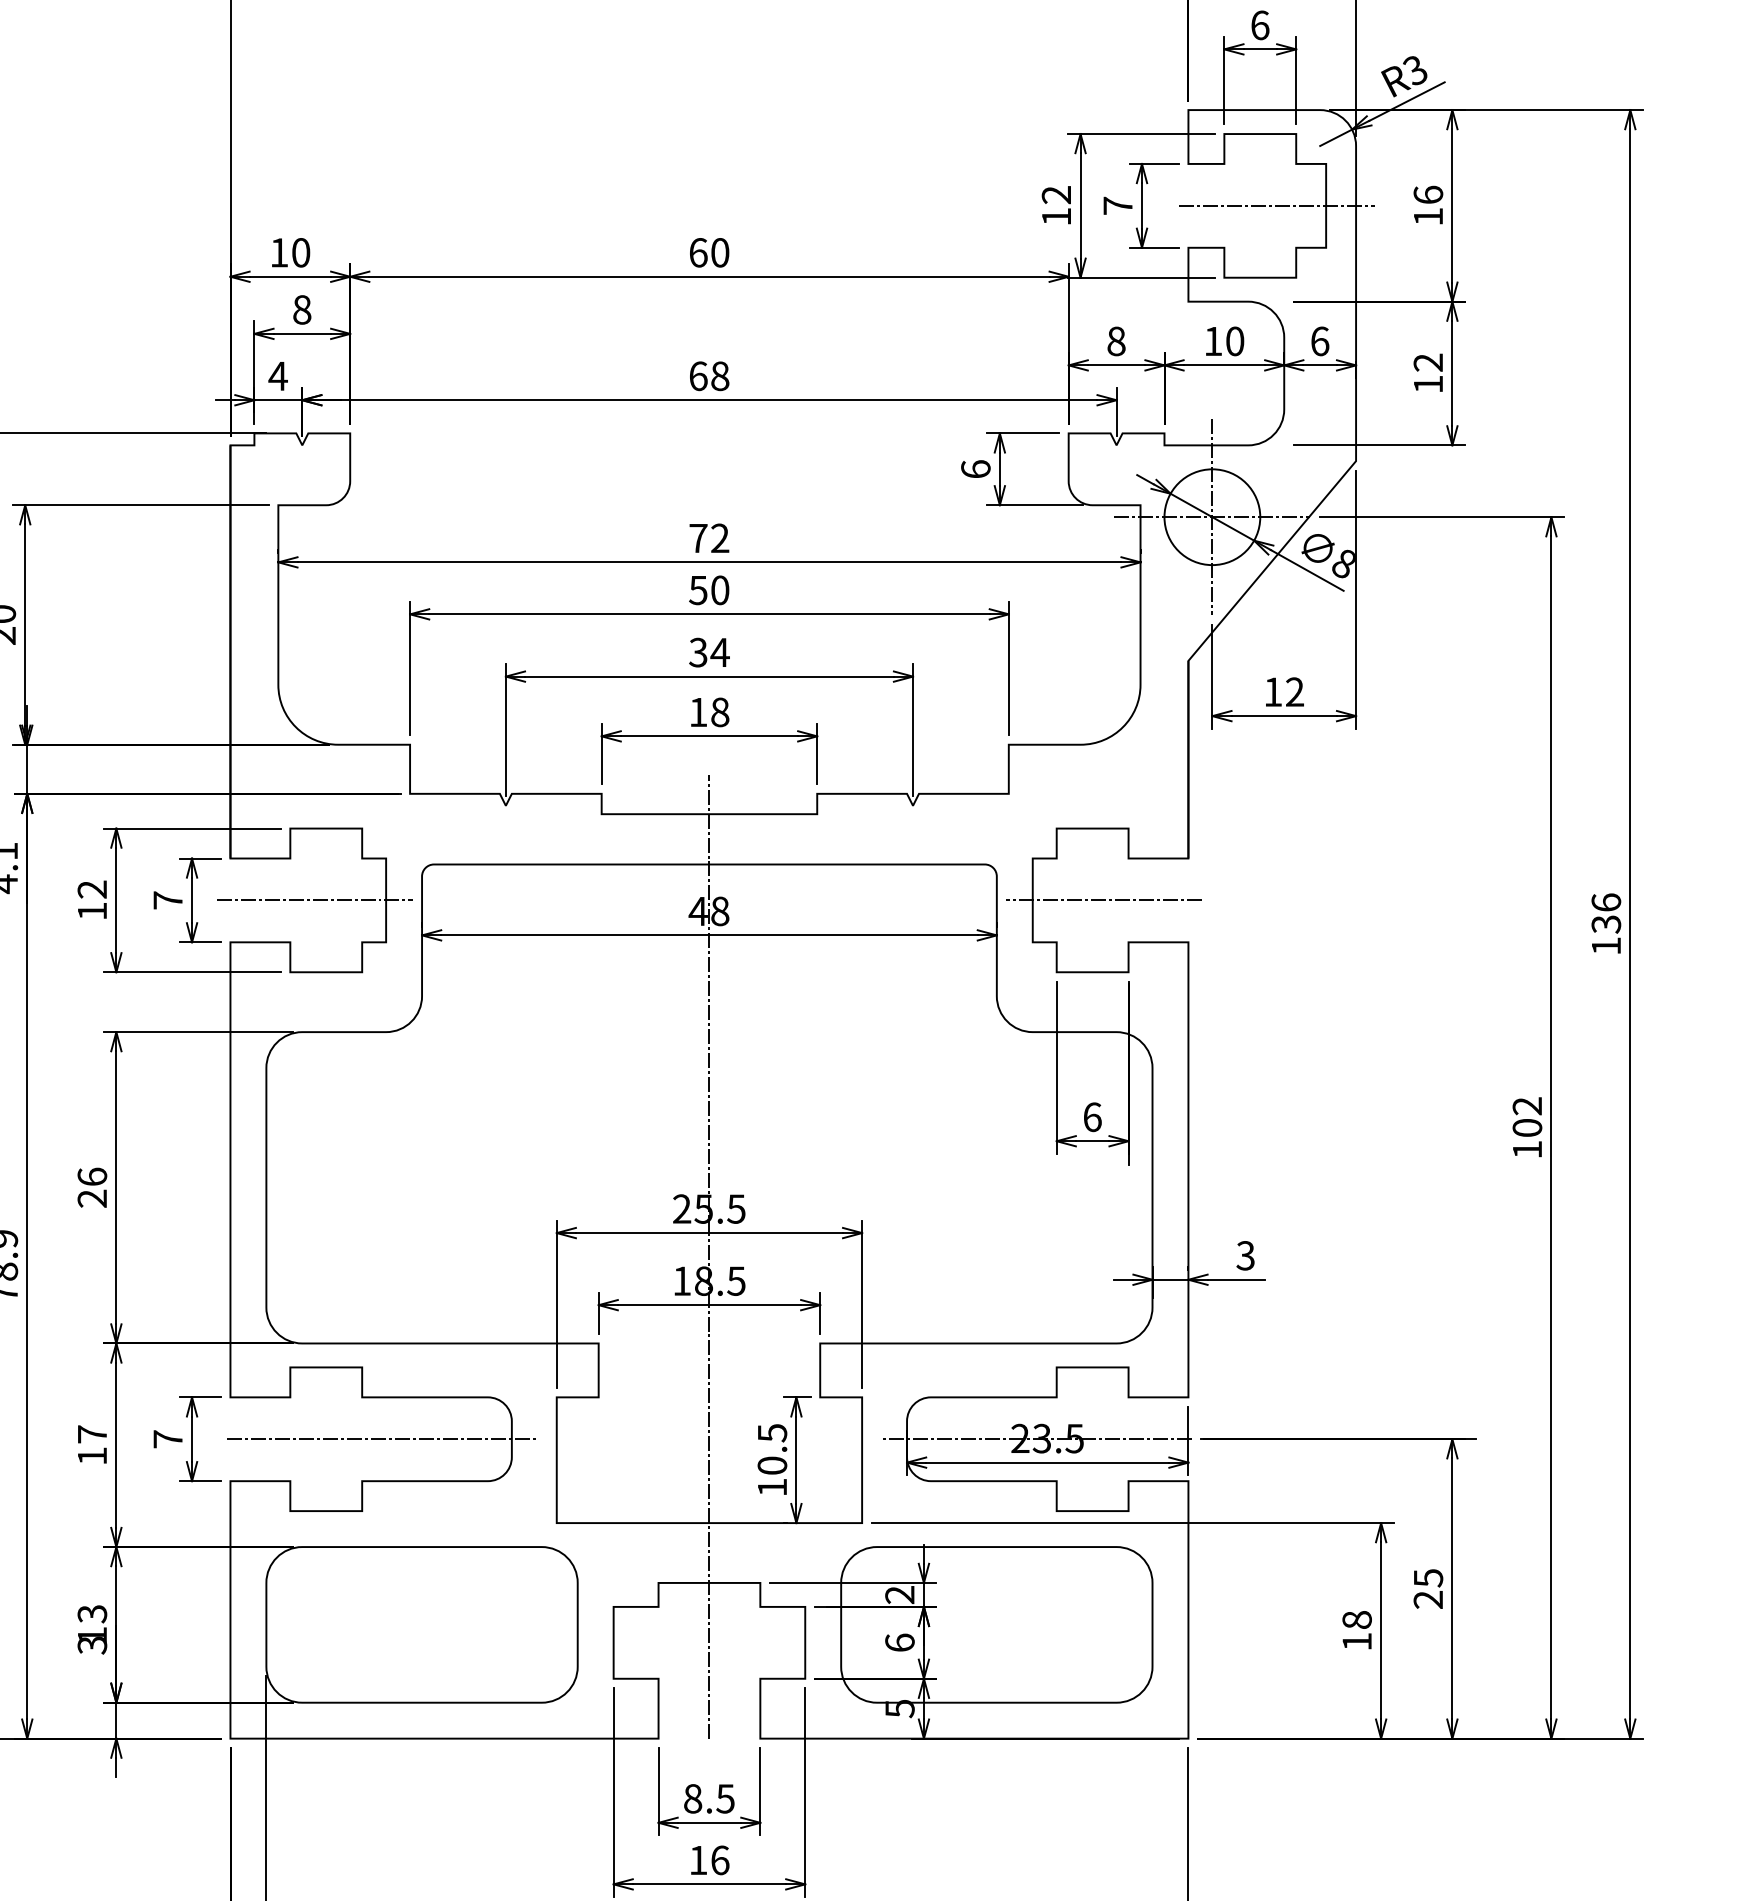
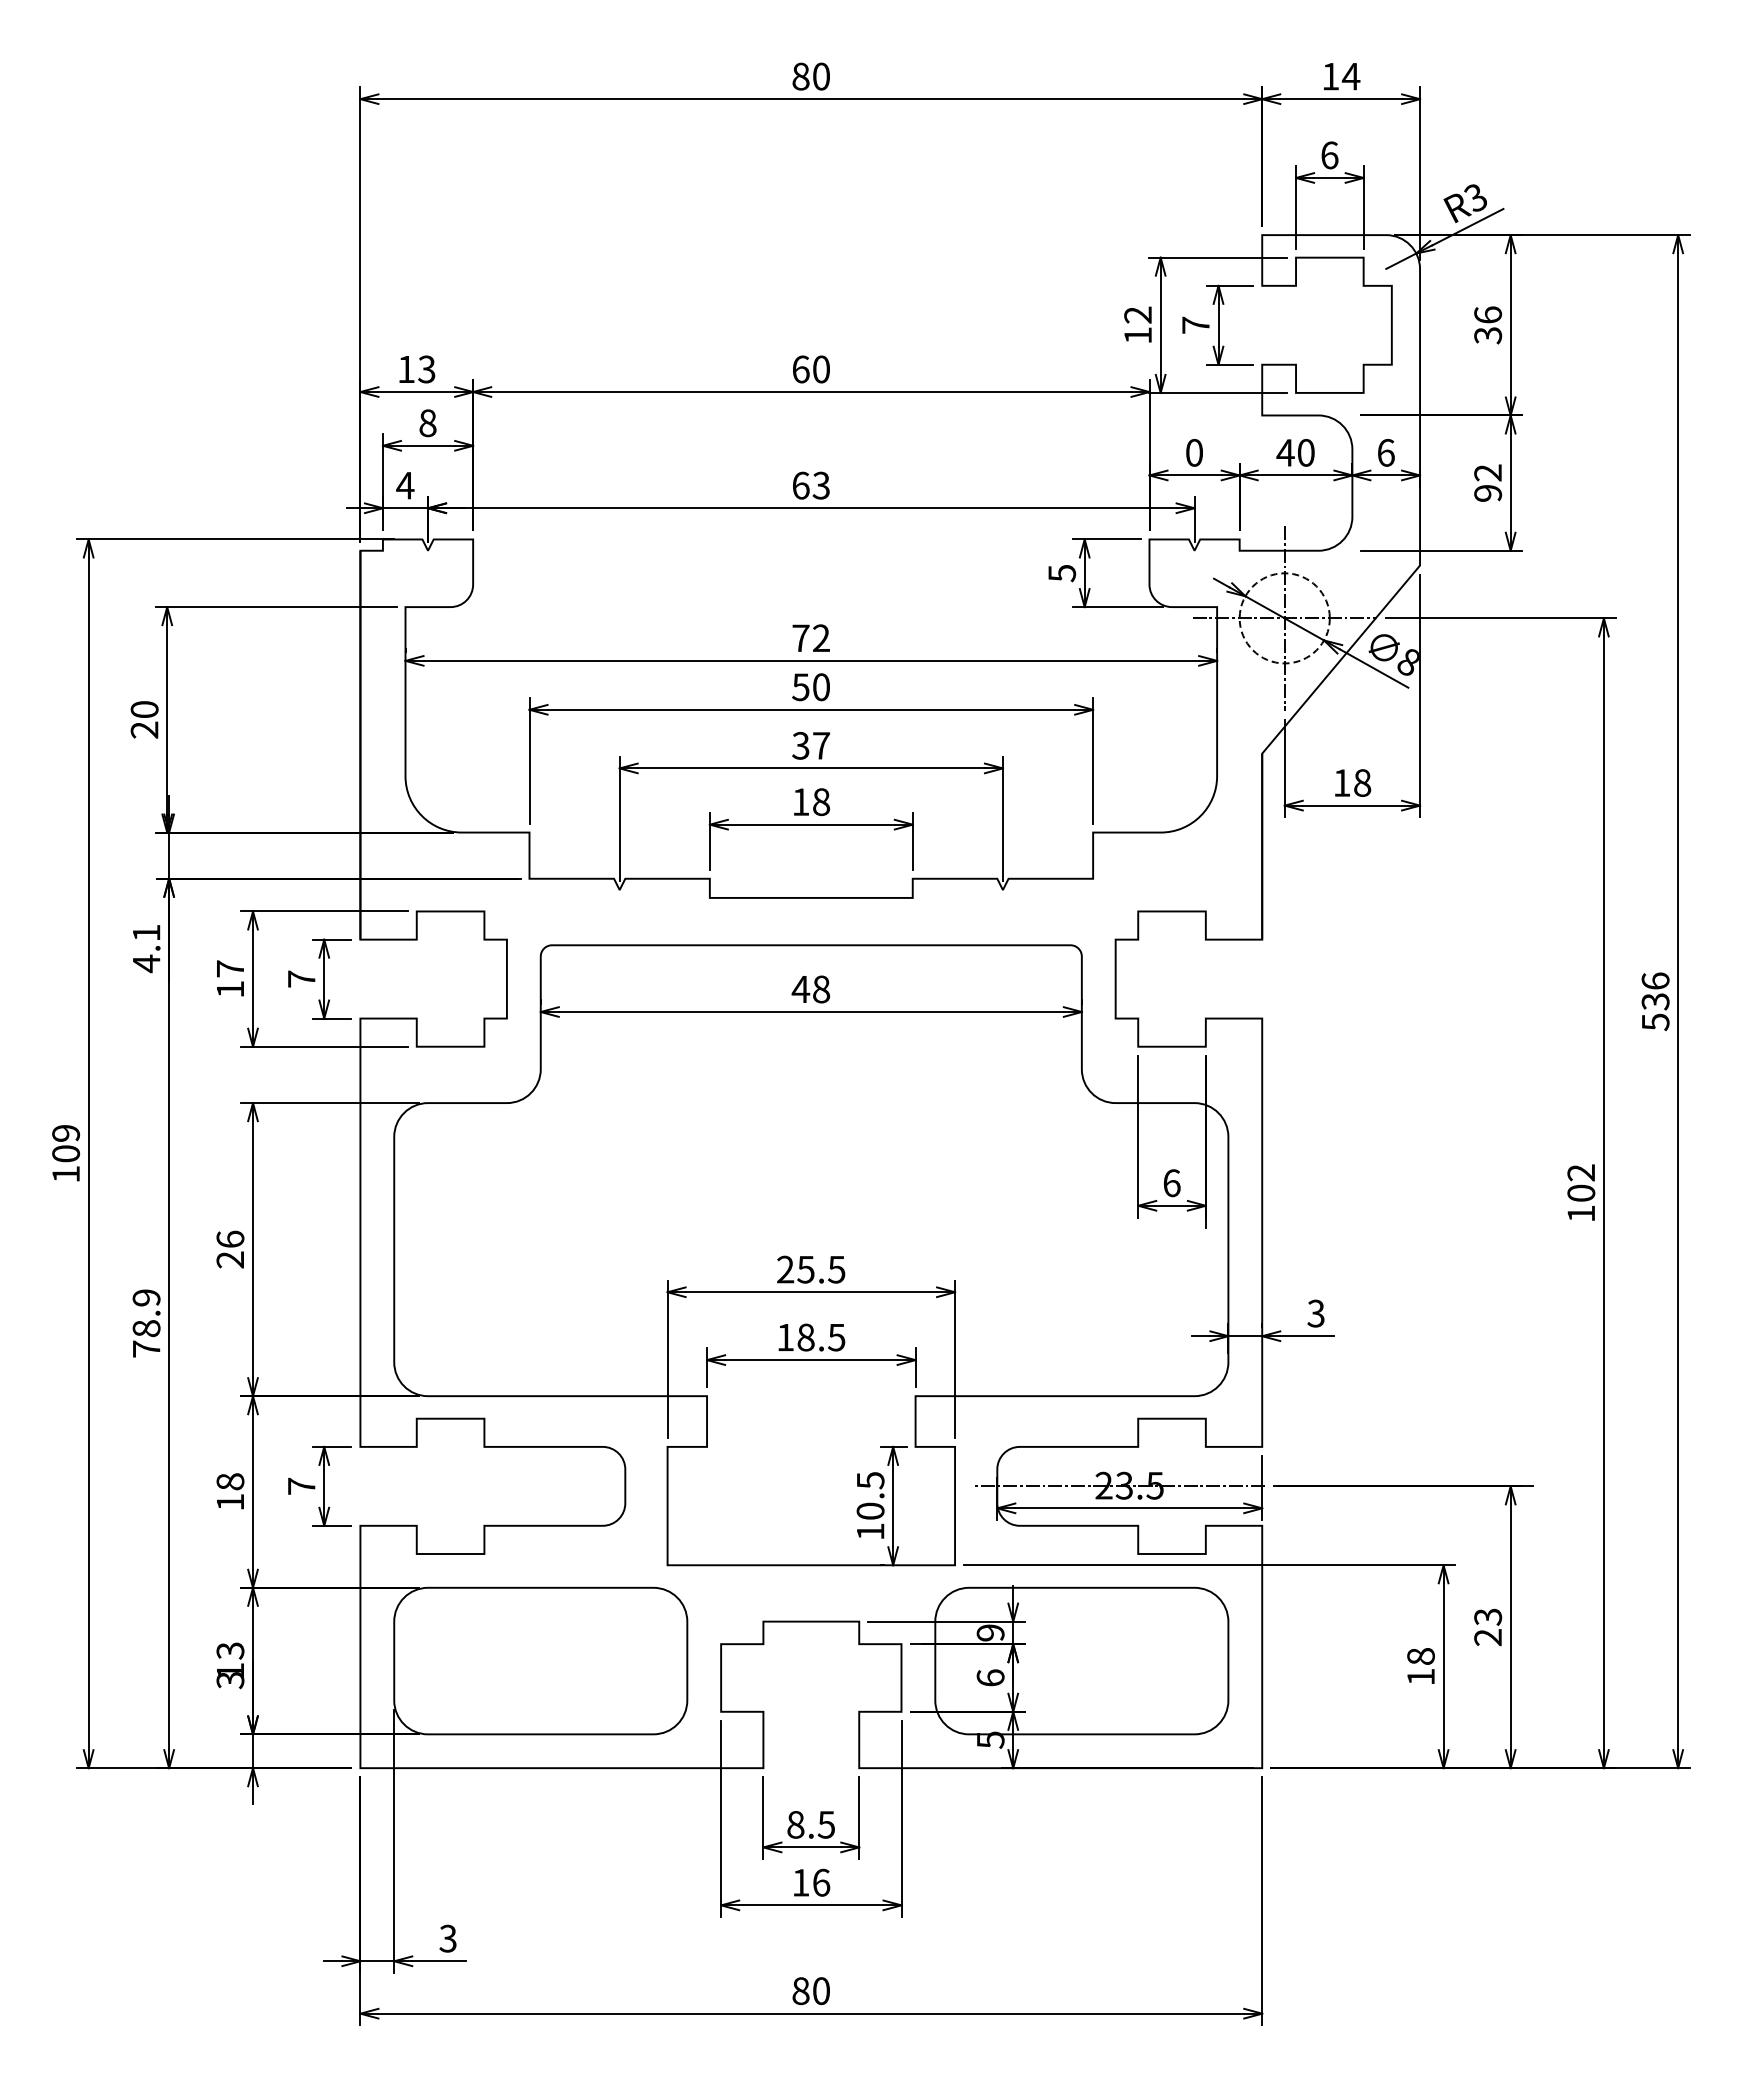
line: (1276, 206) -> (1345, 325), removed
text: (1428, 216) -> (1488, 335), 16 -> 36
text: (300, 252) -> (426, 369), 10 -> 13
text: (1116, 341) -> (1194, 452), 8 -> 0
text: (1213, 341) -> (1285, 452), 10 -> 40
text: (720, 376) -> (821, 485), 68 -> 63
text: (1428, 384) -> (1488, 493), 12 -> 92
text: (976, 469) -> (1062, 573), 6 -> 5
circle: (1212, 517) -> (1284, 618), solid -> dashed
text: (720, 652) -> (821, 745), 34 -> 37
text: (1294, 691) -> (1362, 782), 12 -> 18
text: (91, 889) -> (229, 968), 12 -> 17
line: (314, 900) -> (439, 979), removed
line: (1103, 900) -> (1182, 979), removed
text: (1606, 945) -> (1655, 1021), 136 -> 536
line: (709, 1256) -> (811, 1314), removed
text: (92, 1434) -> (230, 1481), 17 -> 18
line: (382, 1439) -> (503, 1486), removed
text: (1427, 1577) -> (1487, 1616), 25 -> 23
text: (899, 1594) -> (990, 1632), 2 -> 9

